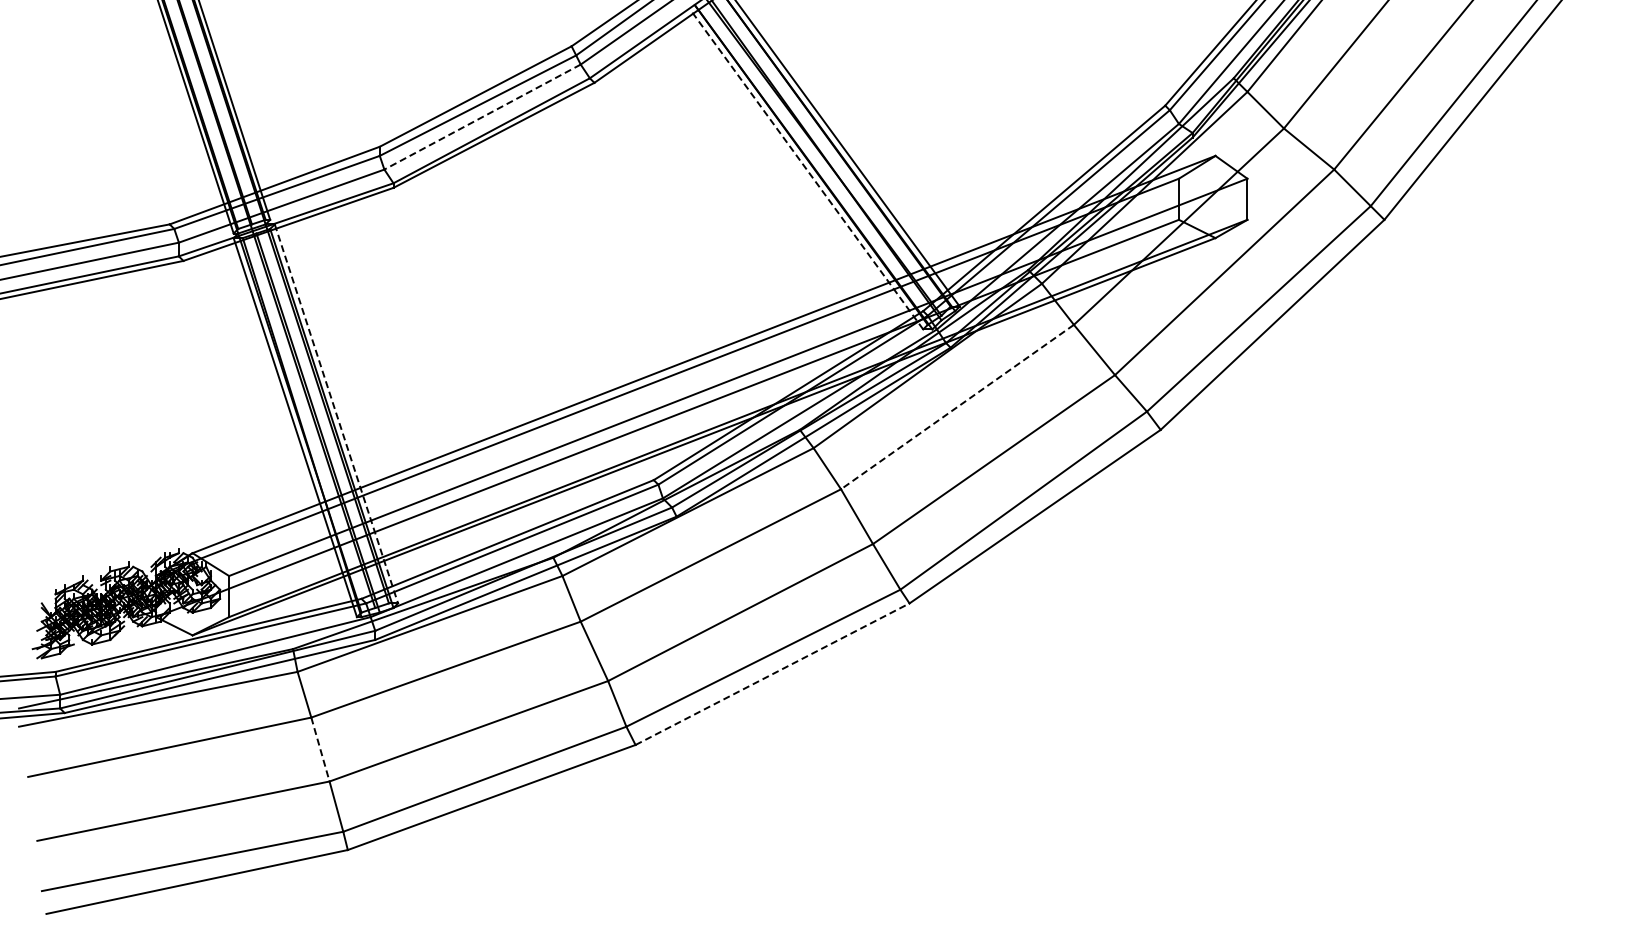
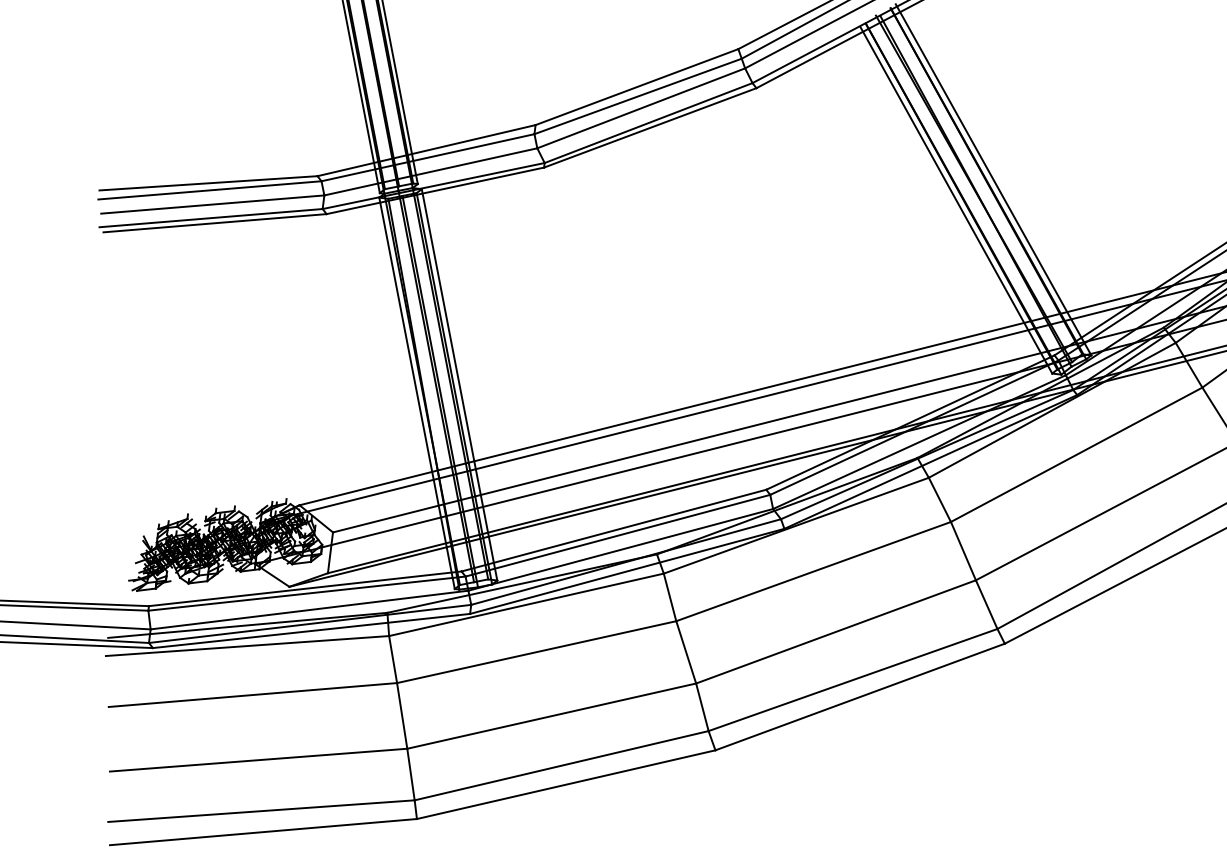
line: (482, 117) -> (641, 108), dashed -> solid
line: (806, 169) -> (956, 200), dashed -> solid
line: (957, 407) -> (1076, 455), dashed -> solid
line: (336, 414) -> (459, 385), dashed -> solid
line: (772, 673) -> (860, 696), dashed -> solid
line: (320, 750) -> (402, 716), dashed -> solid

